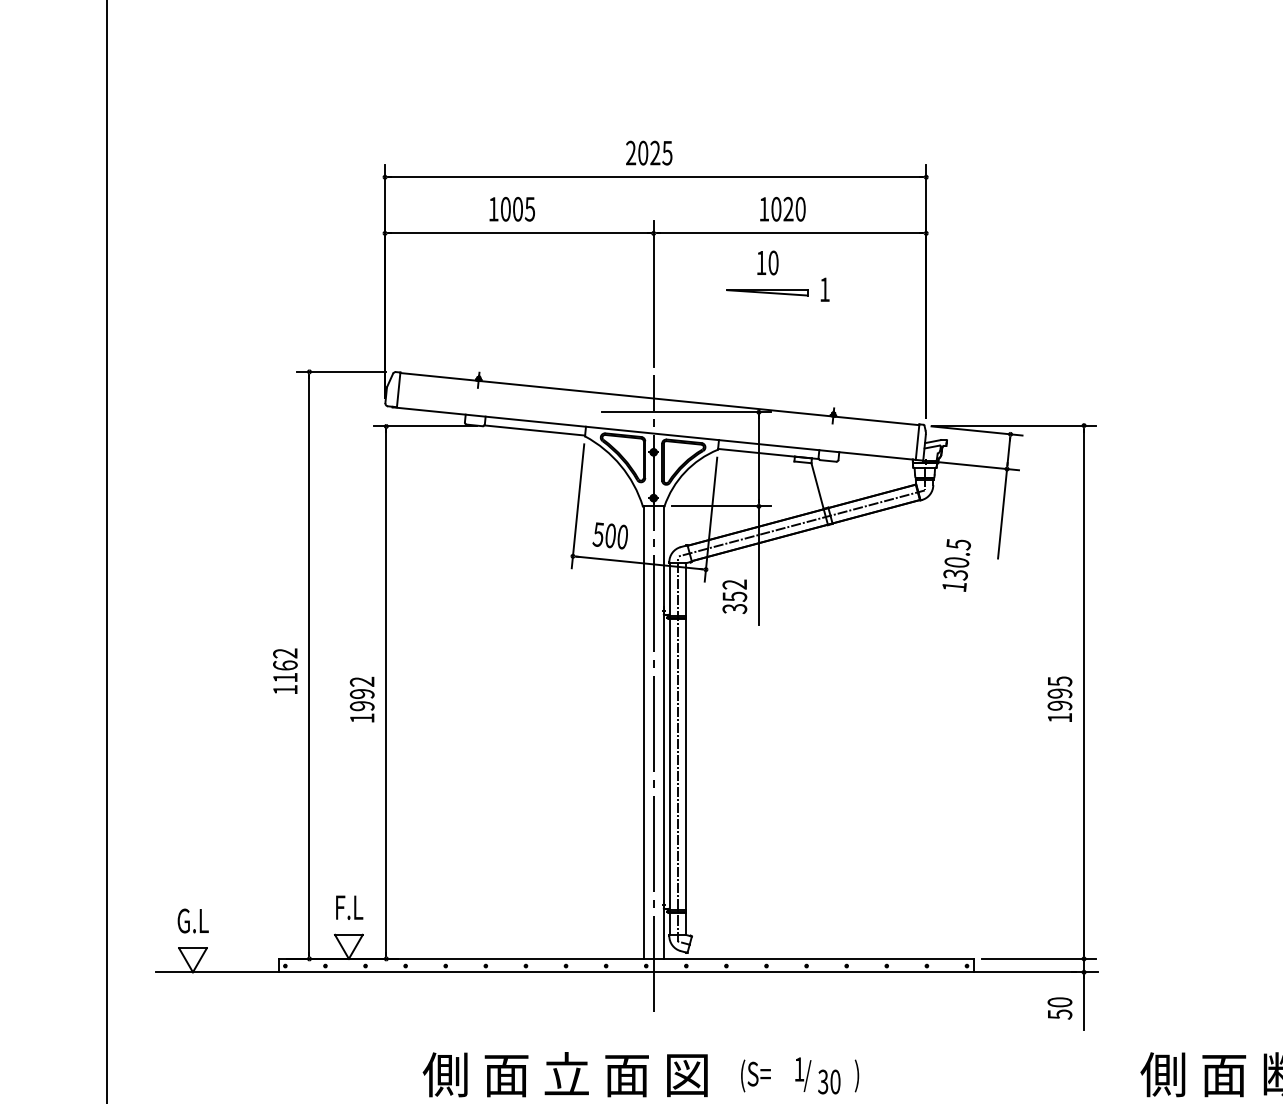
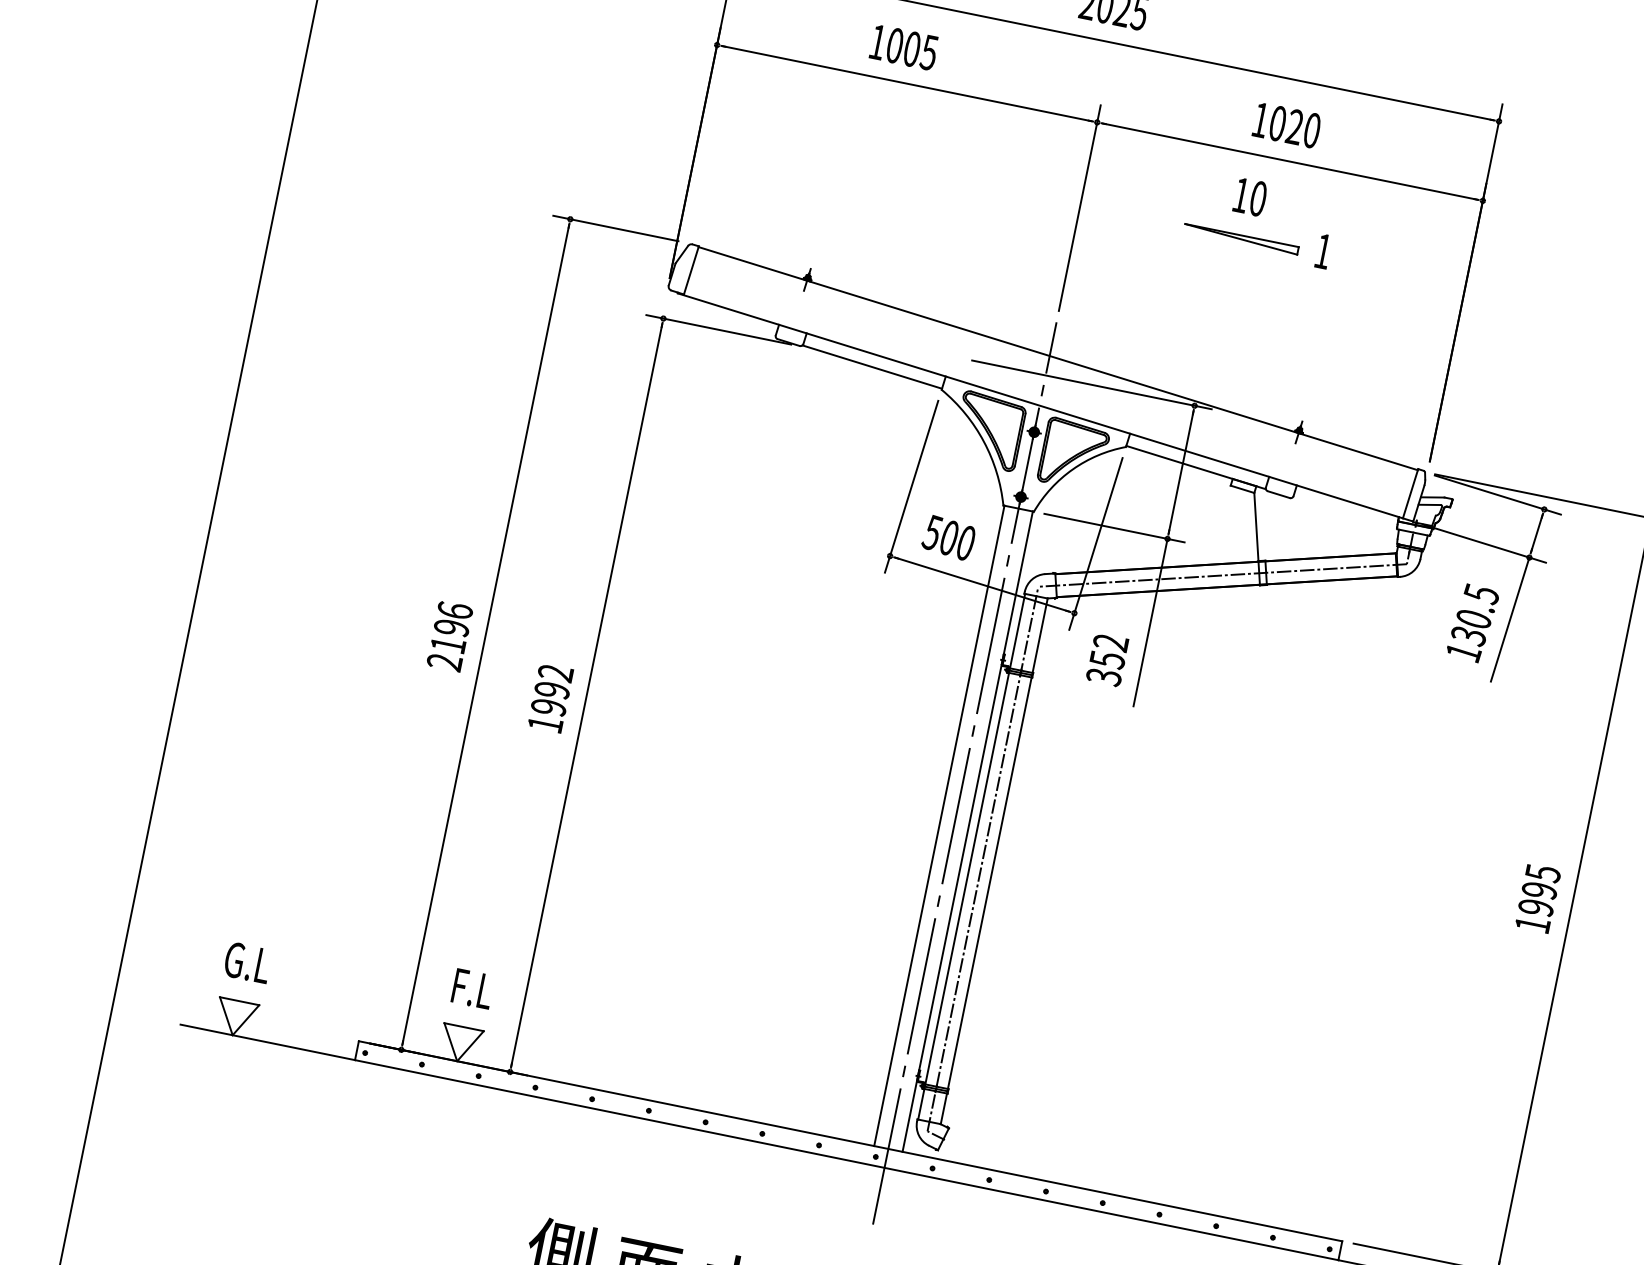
text: (956, 565) -> (1472, 623), moved
text: (285, 671) -> (450, 636), 1162 -> 2196

